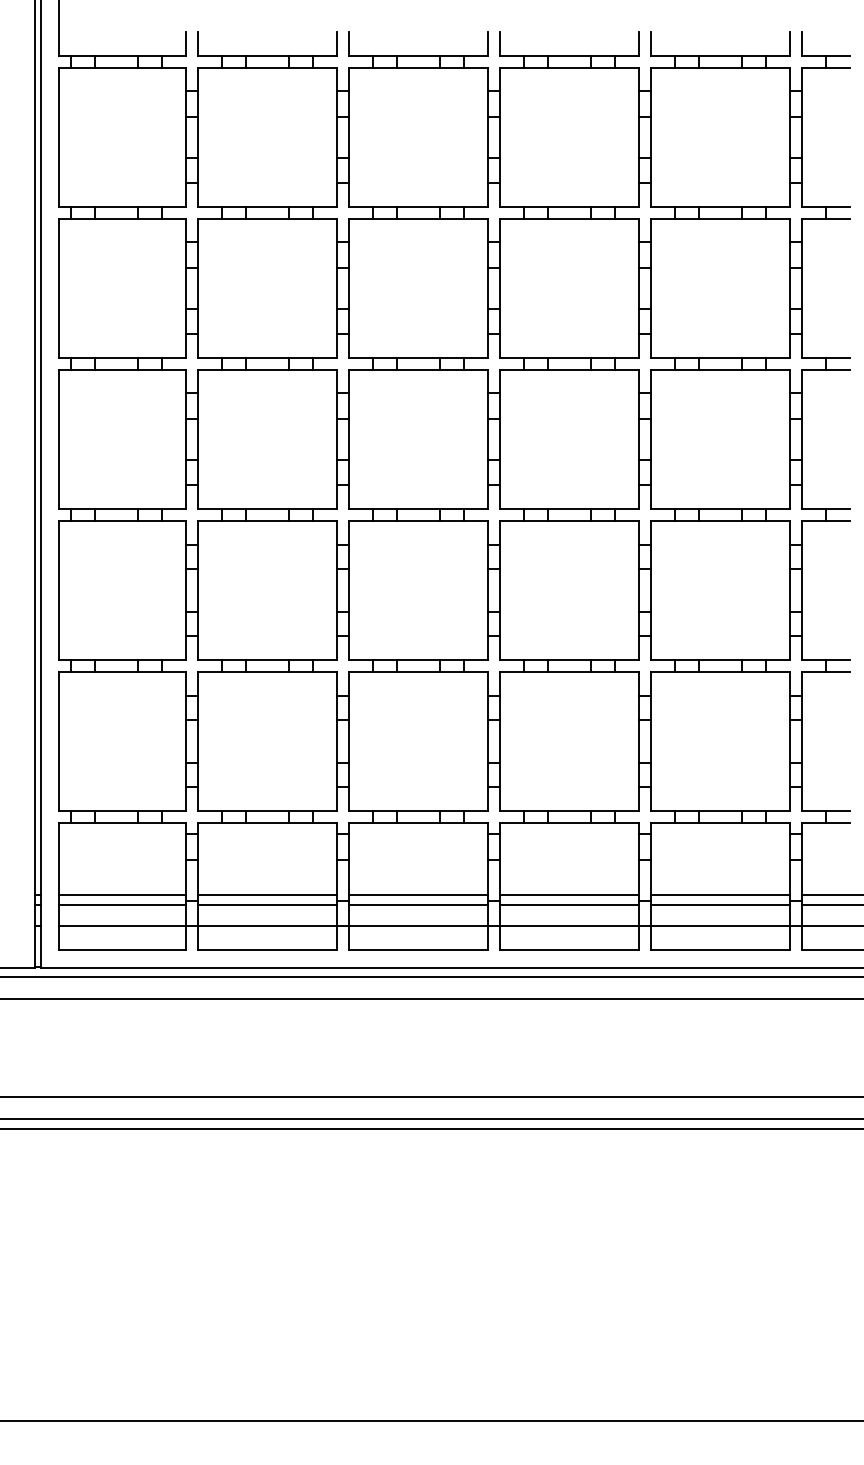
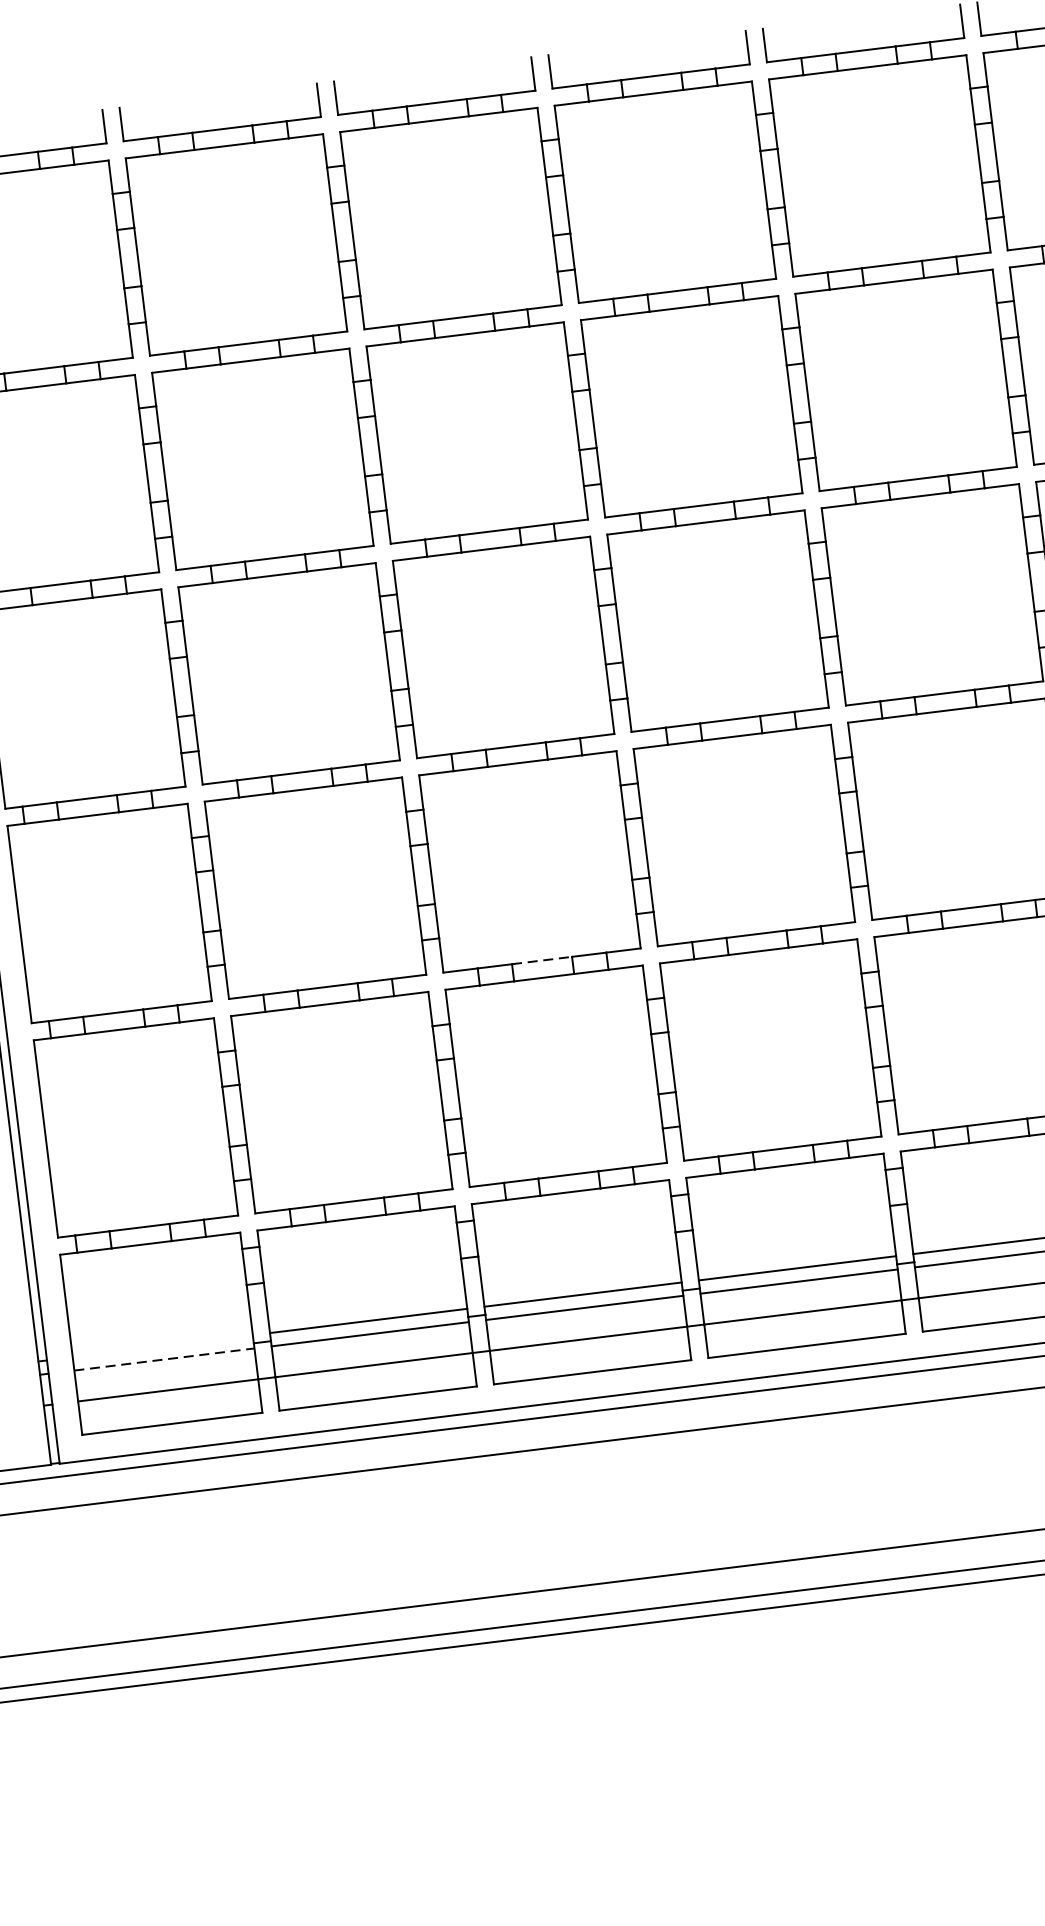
line: (418, 659) -> (542, 960), solid -> dashed
line: (121, 895) -> (161, 1346), removed
line: (122, 904) -> (164, 1359), solid -> dashed

